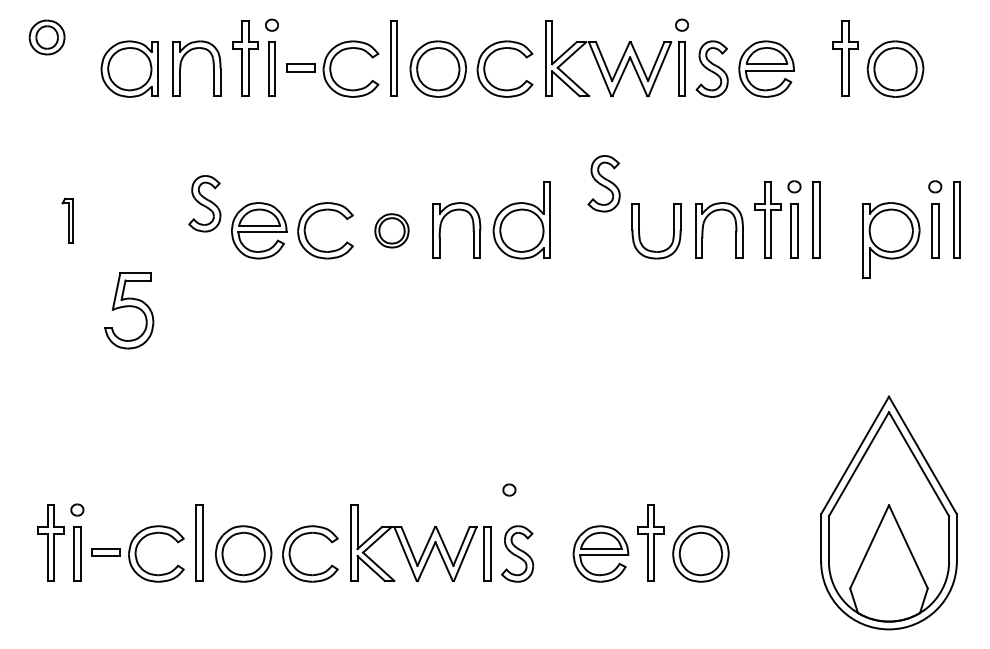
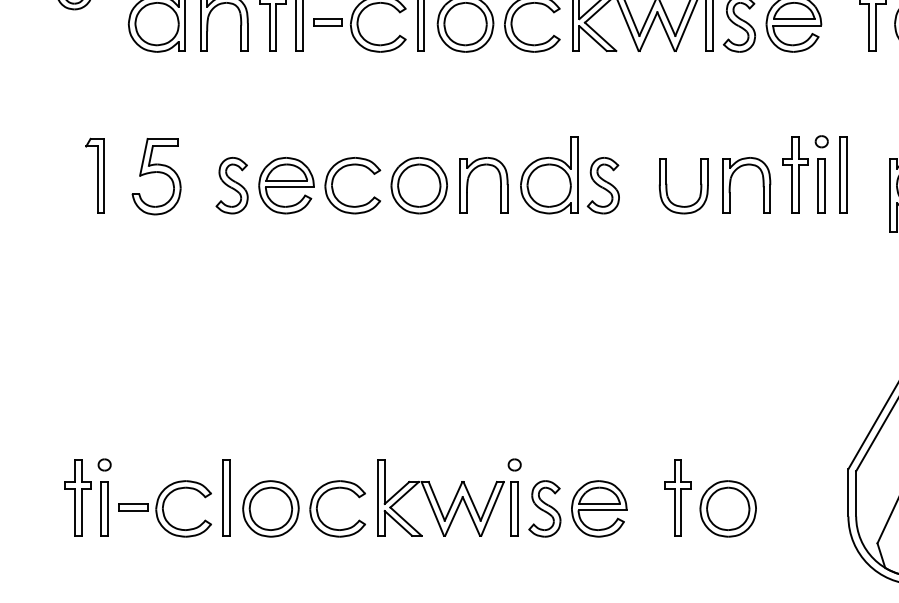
part: (603, 183) -> (602, 185), moved
part: (204, 203) -> (231, 185), moved
part: (67, 220) -> (94, 175), size x1.67
part: (391, 230) -> (418, 185), size x1.67
part: (129, 310) -> (156, 176), moved
part: (509, 489) -> (514, 464), moved
part: (600, 553) -> (598, 508), moved

